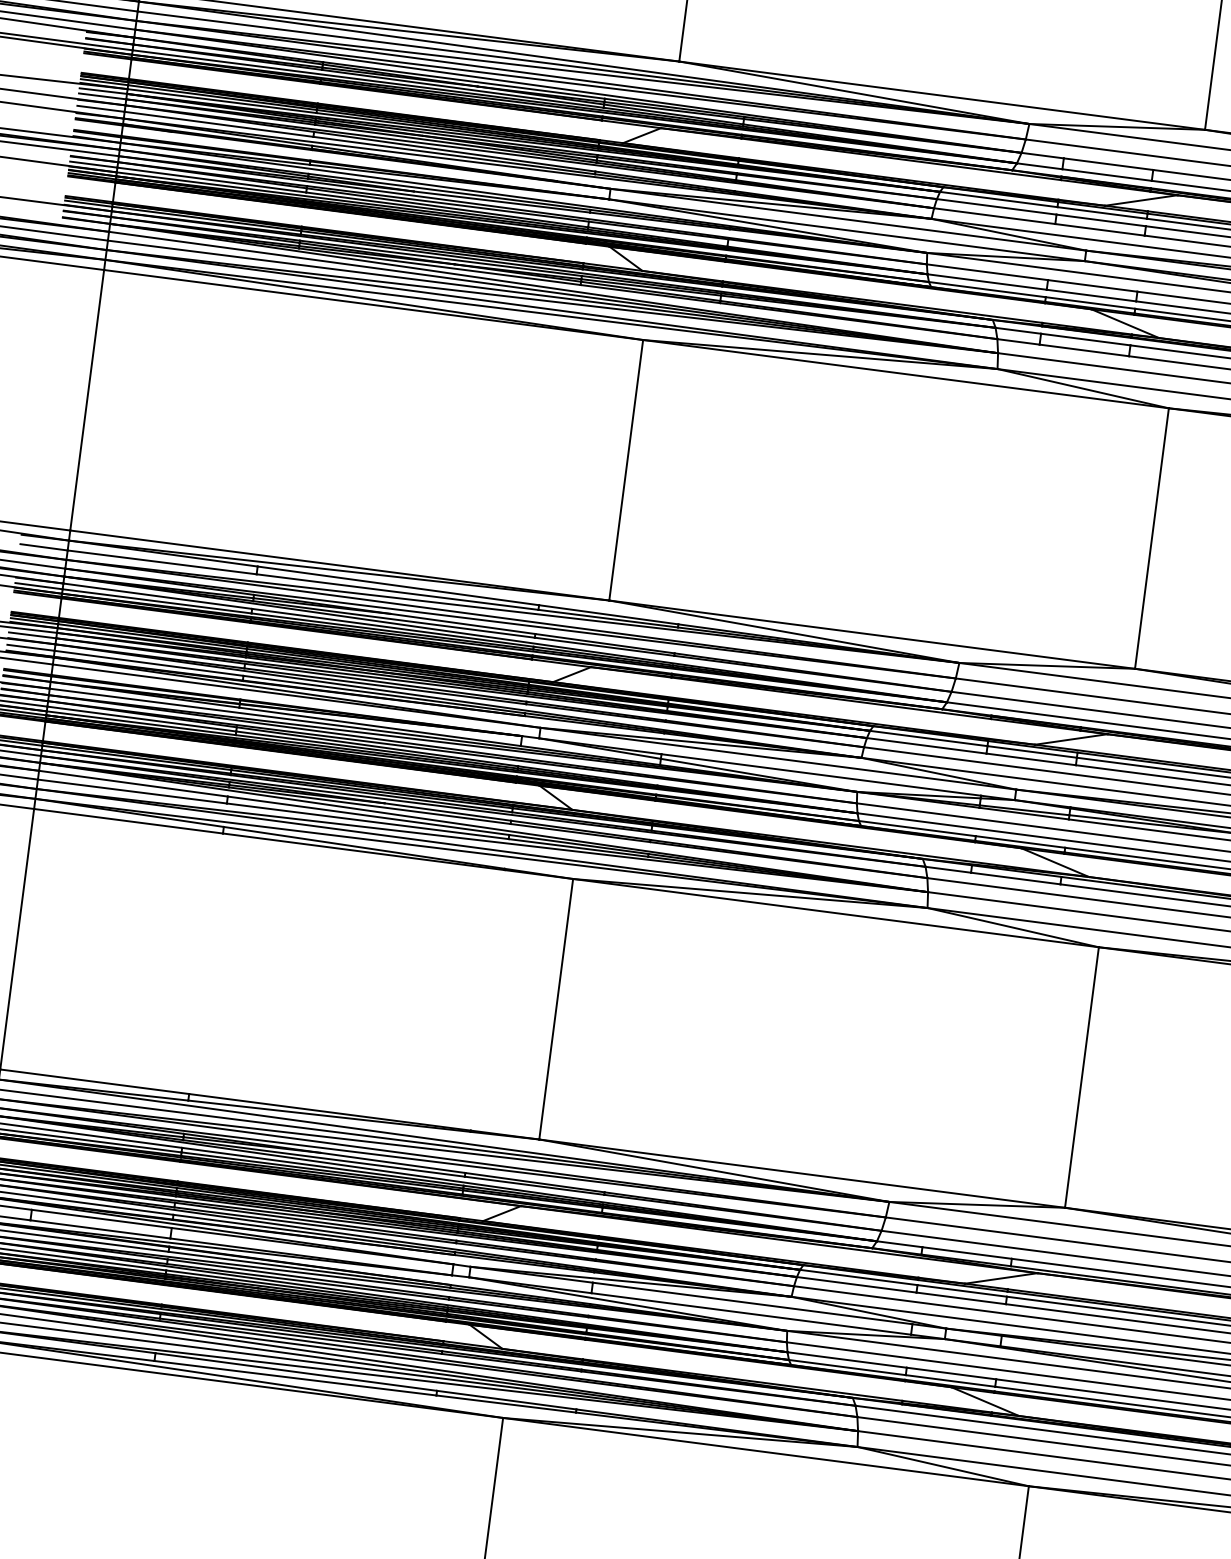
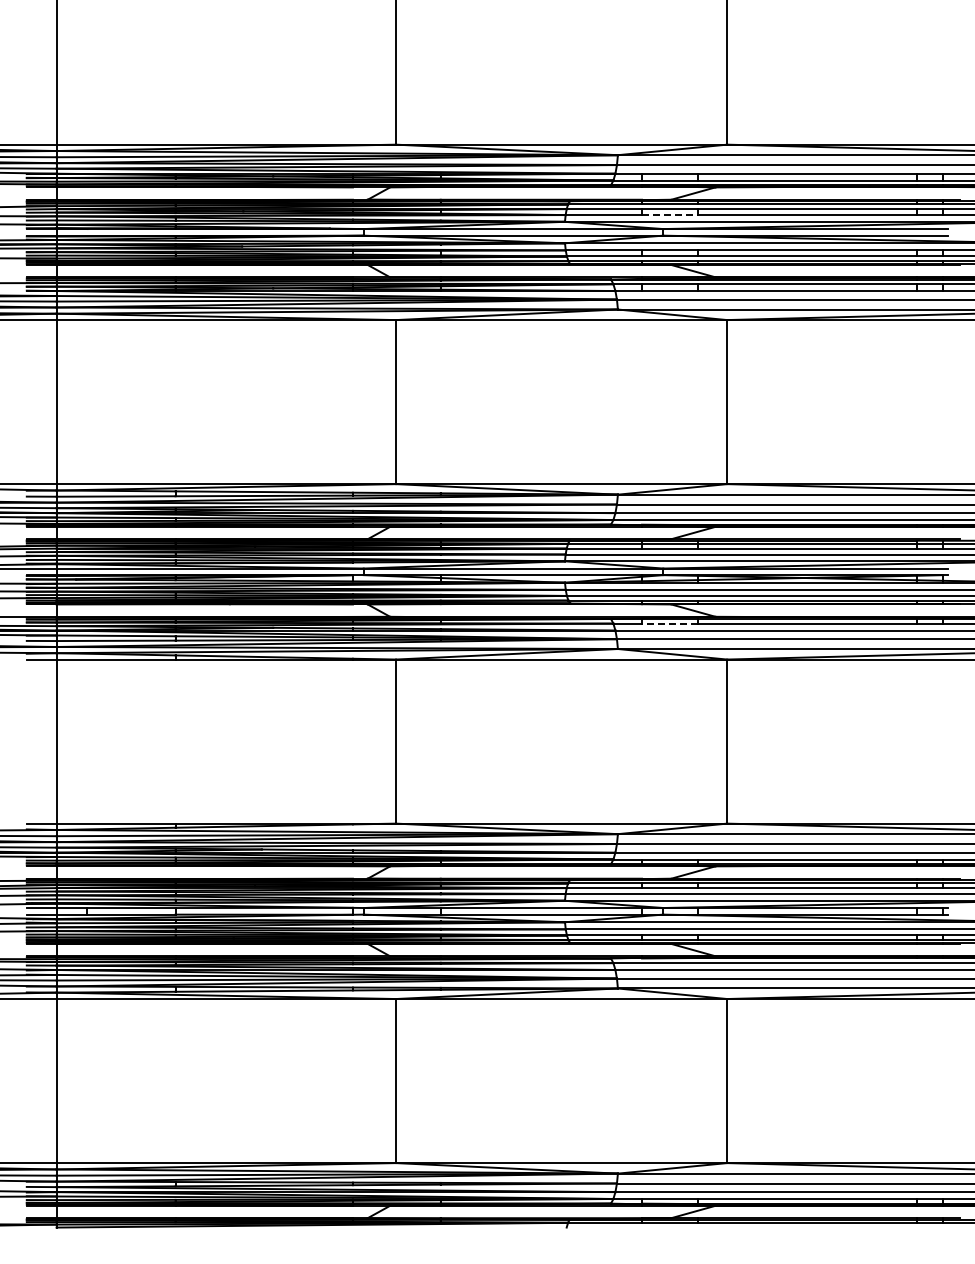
line: (1100, 230) -> (670, 215), solid -> dashed
line: (1014, 878) -> (669, 623), solid -> dashed

